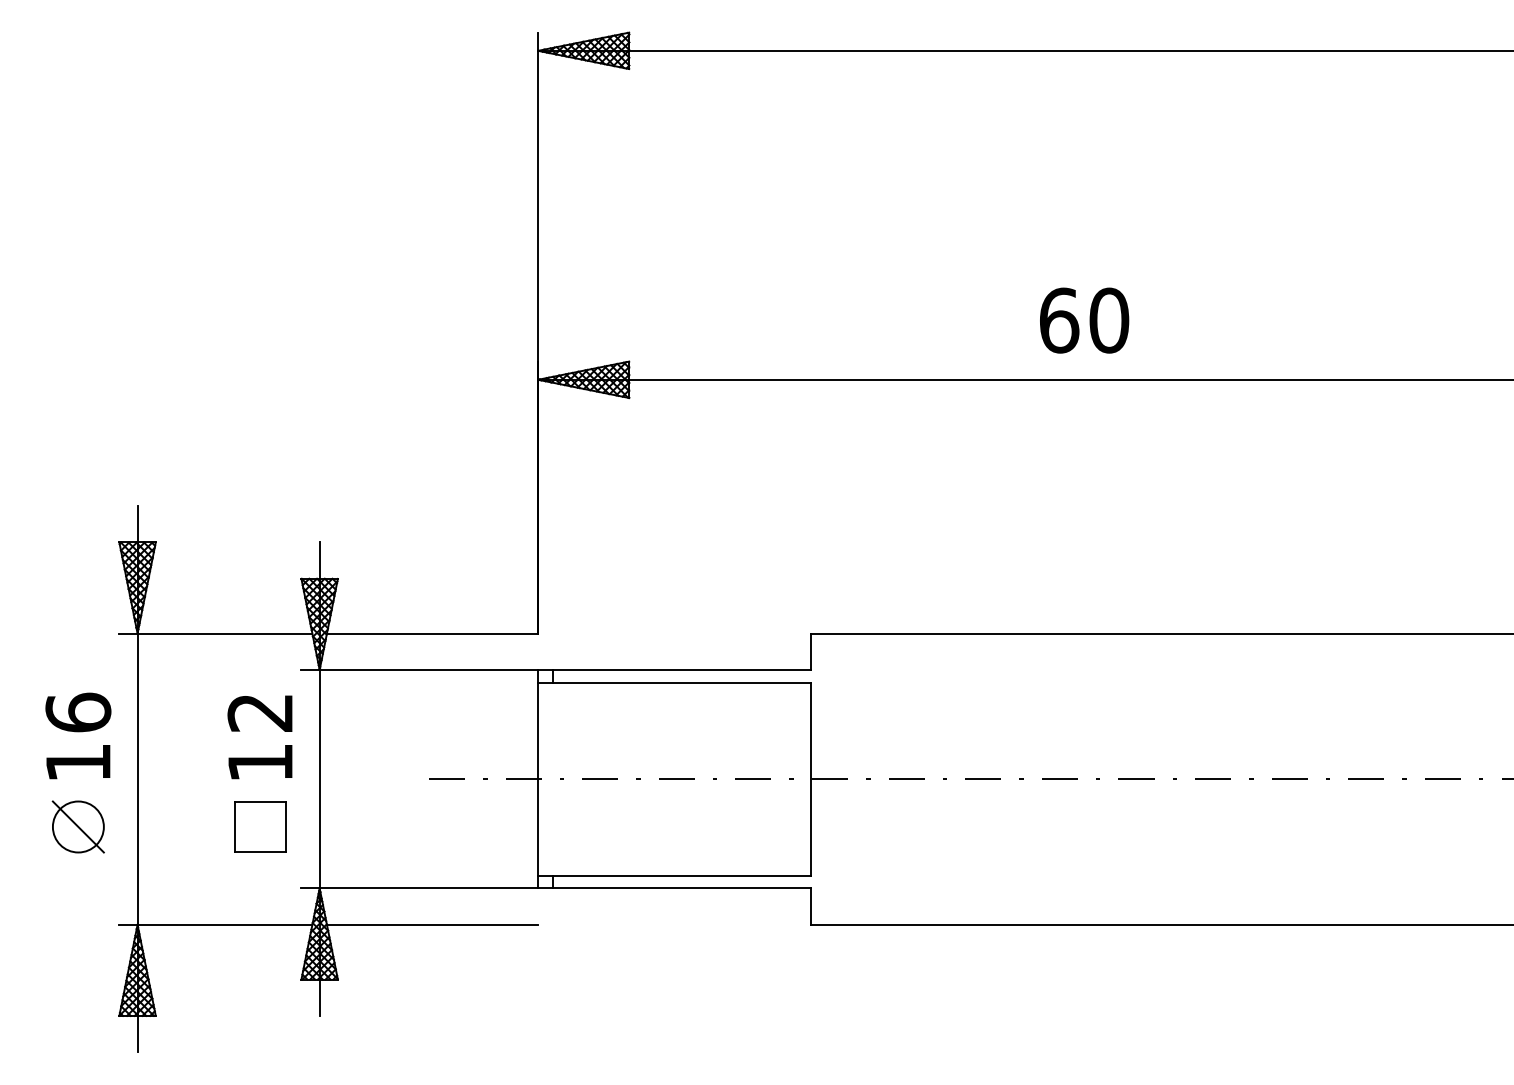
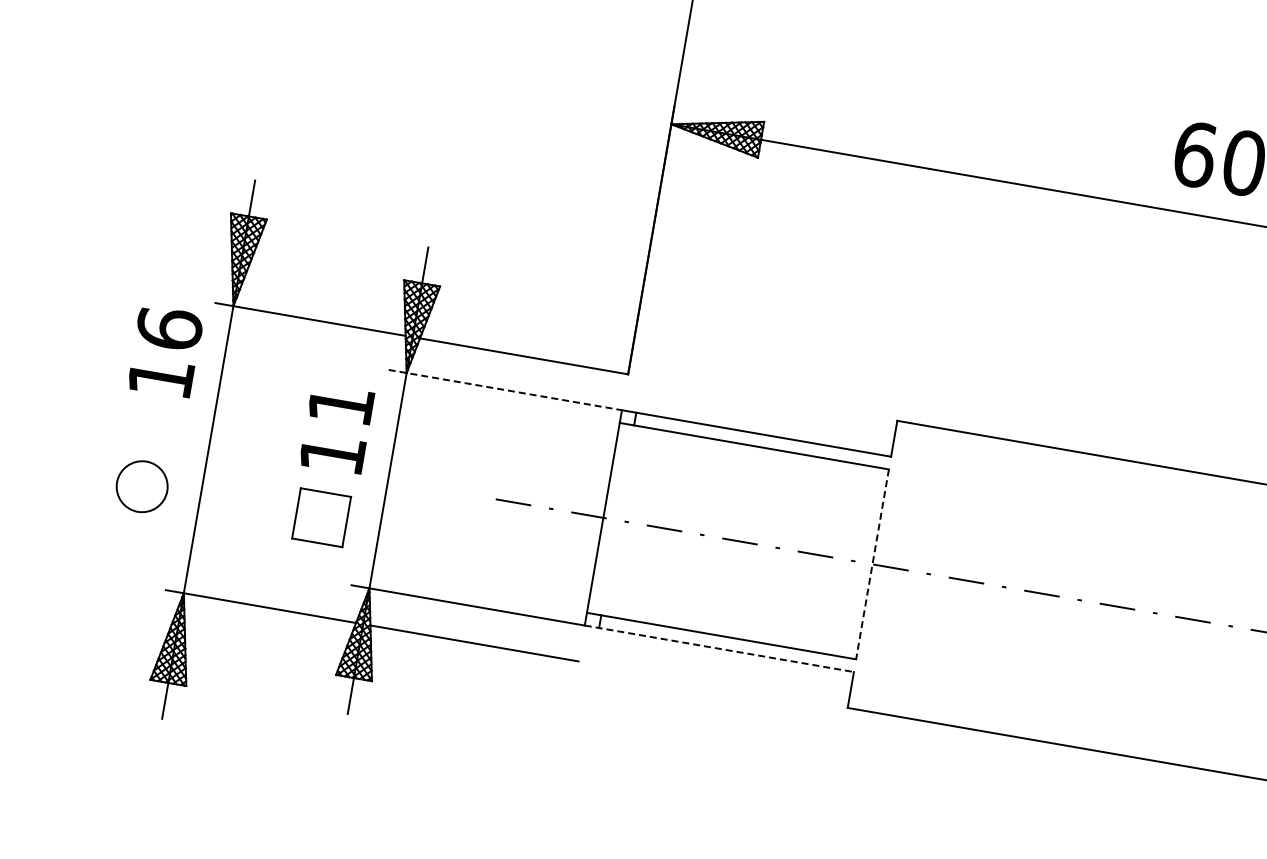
line: (420, 669) -> (506, 389), solid -> dashed
text: (259, 713) -> (339, 405), 12 -> 11
text: (78, 735) -> (165, 351), moved
line: (811, 779) -> (872, 564), solid -> dashed
line: (77, 826) -> (141, 486), removed
line: (674, 888) -> (719, 648), solid -> dashed

